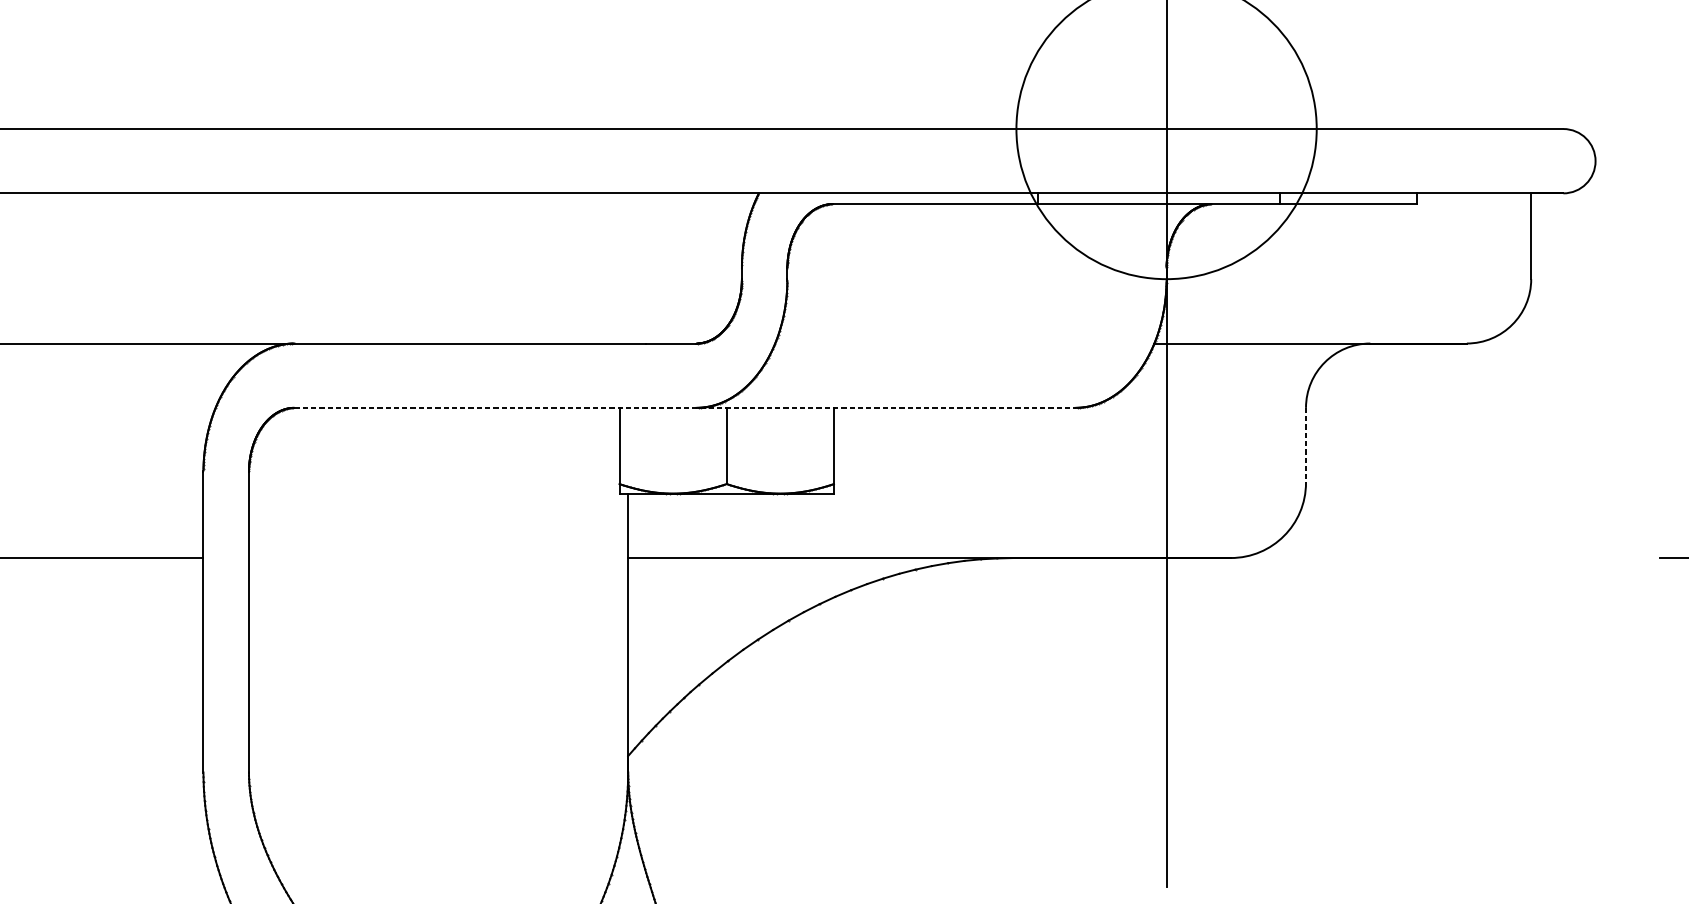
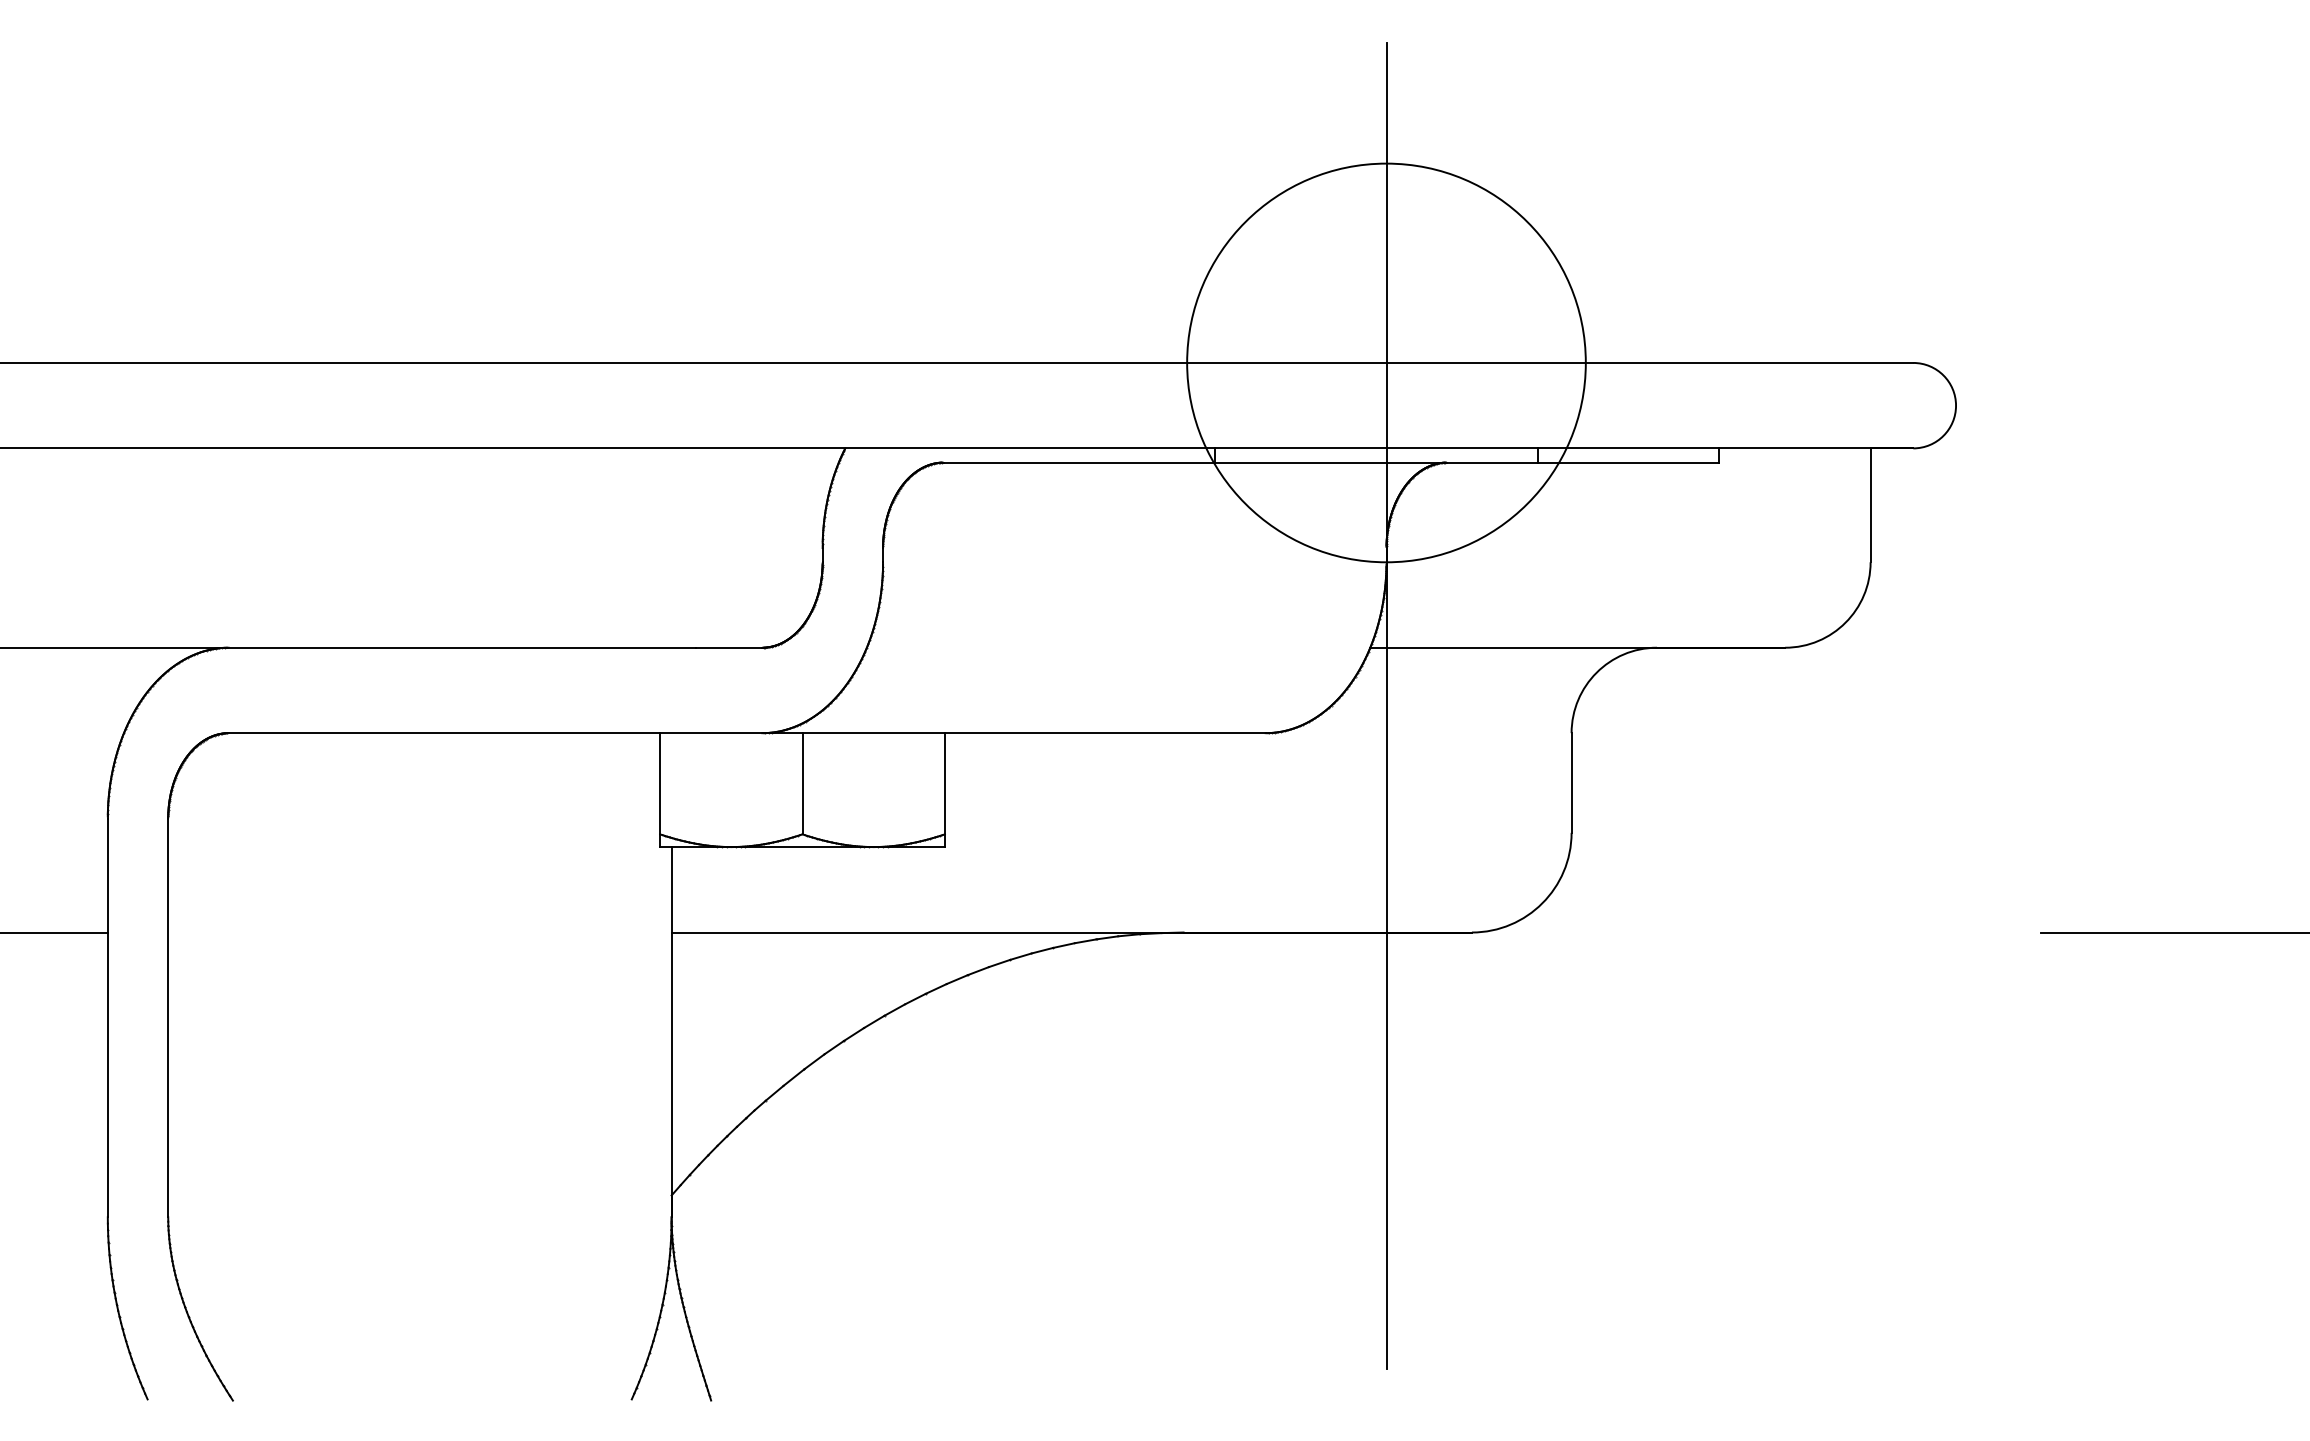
line: (685, 408) -> (747, 733), dashed -> solid
line: (1305, 445) -> (1571, 783), dashed -> solid

